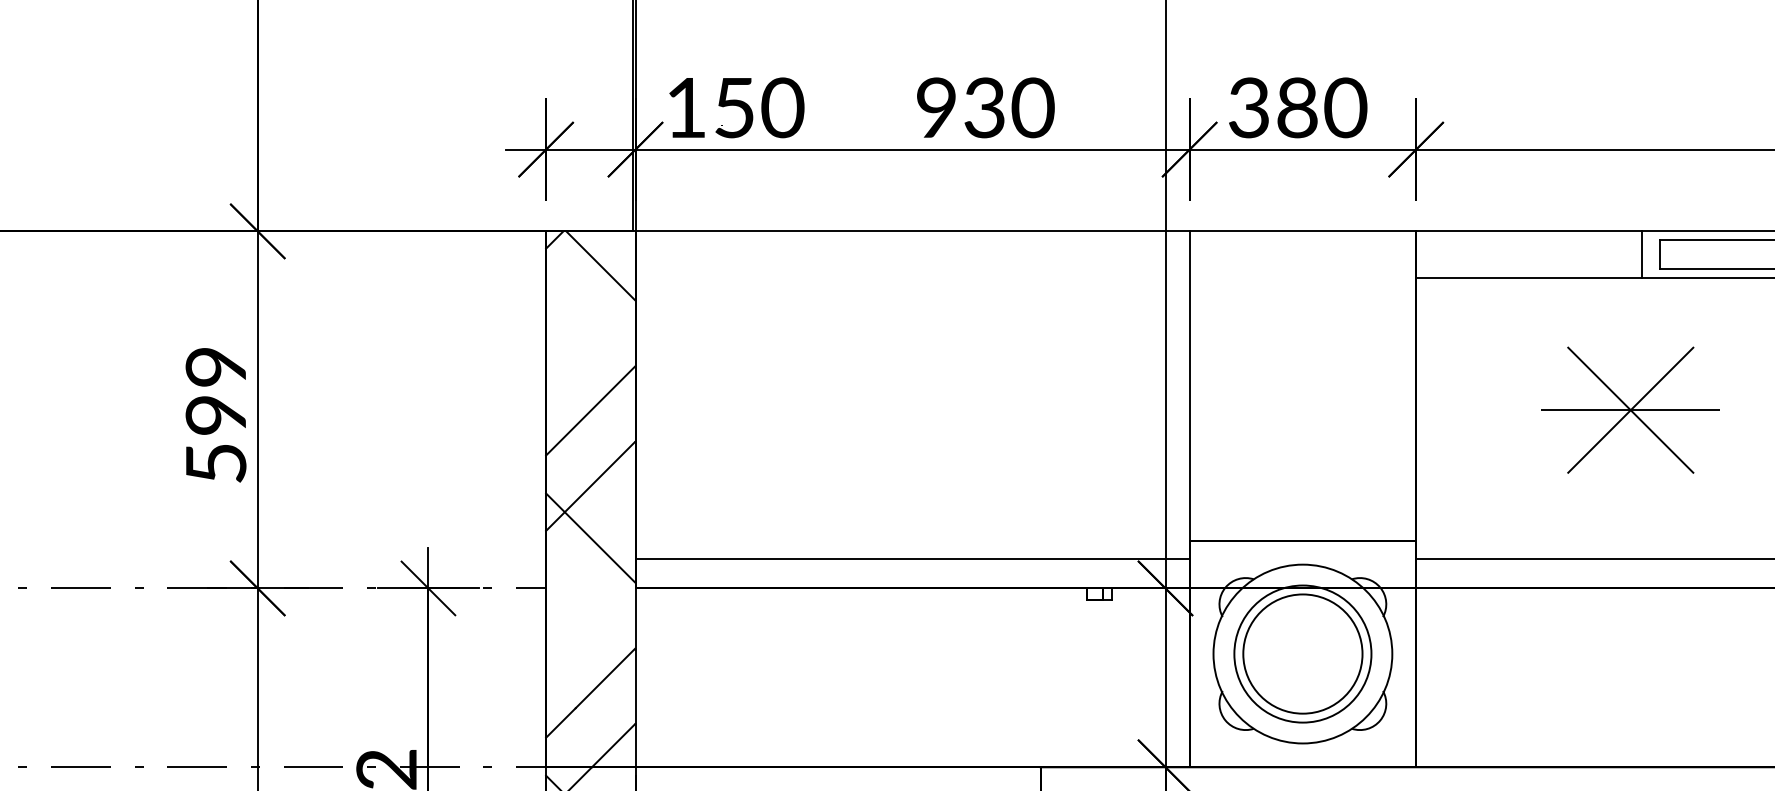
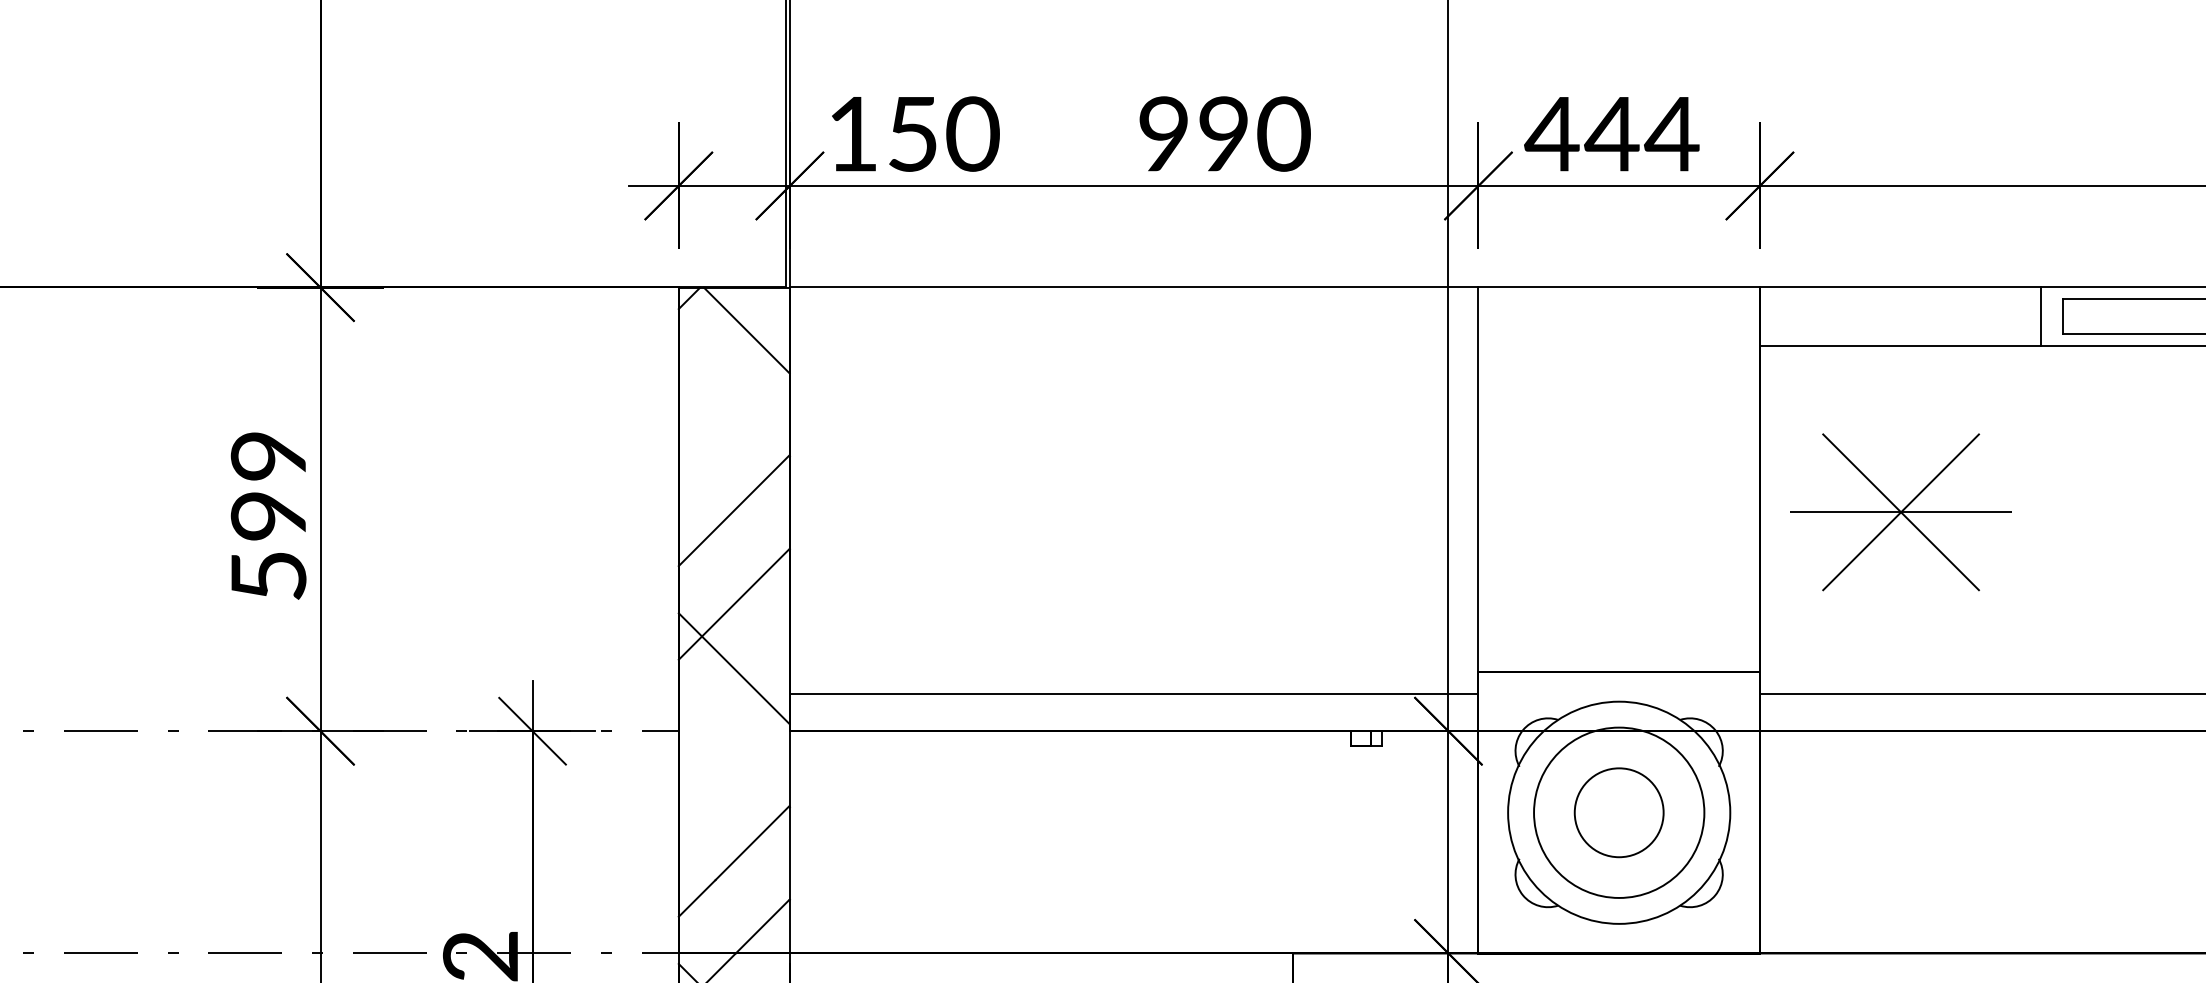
text: (984, 107) -> (1223, 133), 930 -> 990
text: (1296, 107) -> (1611, 133), 380 -> 444
part: (1630, 409) -> (1900, 511), moved
circle: (1302, 653) -> (1618, 812), size x0.6

